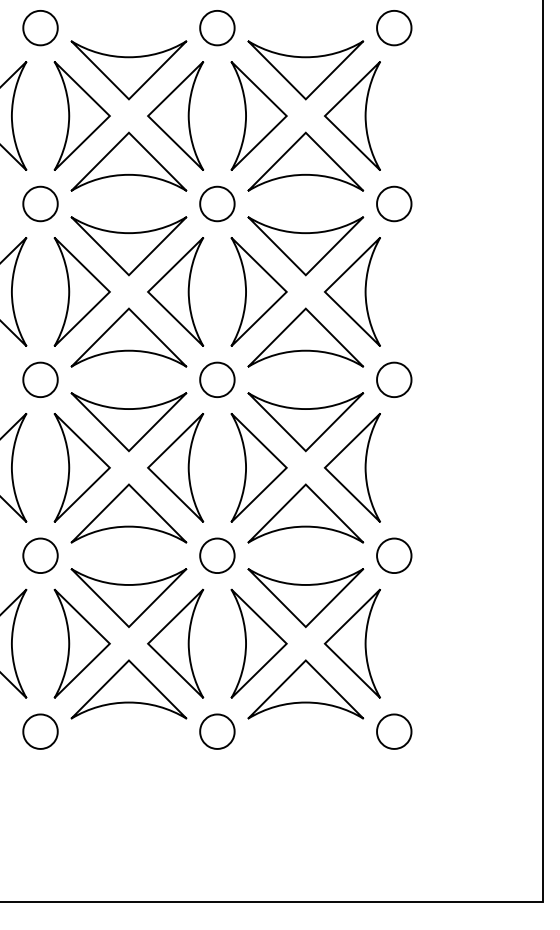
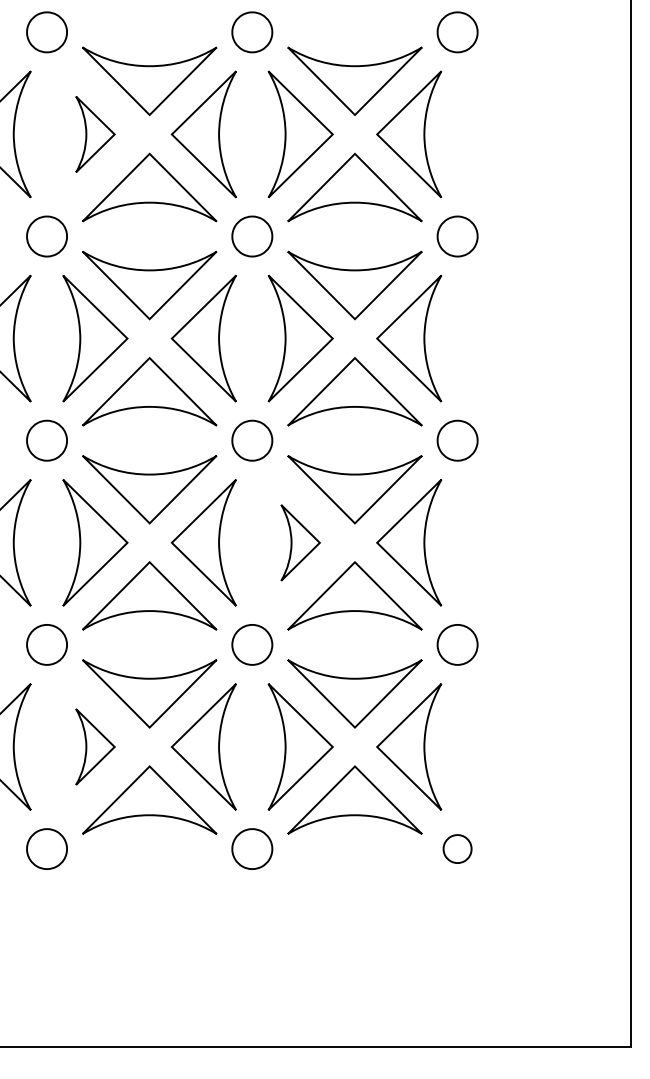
part: (82, 116) -> (95, 134), size x0.6
part: (258, 467) -> (300, 542), size x0.6
part: (82, 643) -> (95, 746), size x0.6
part: (394, 731) -> (457, 848), size x0.7

